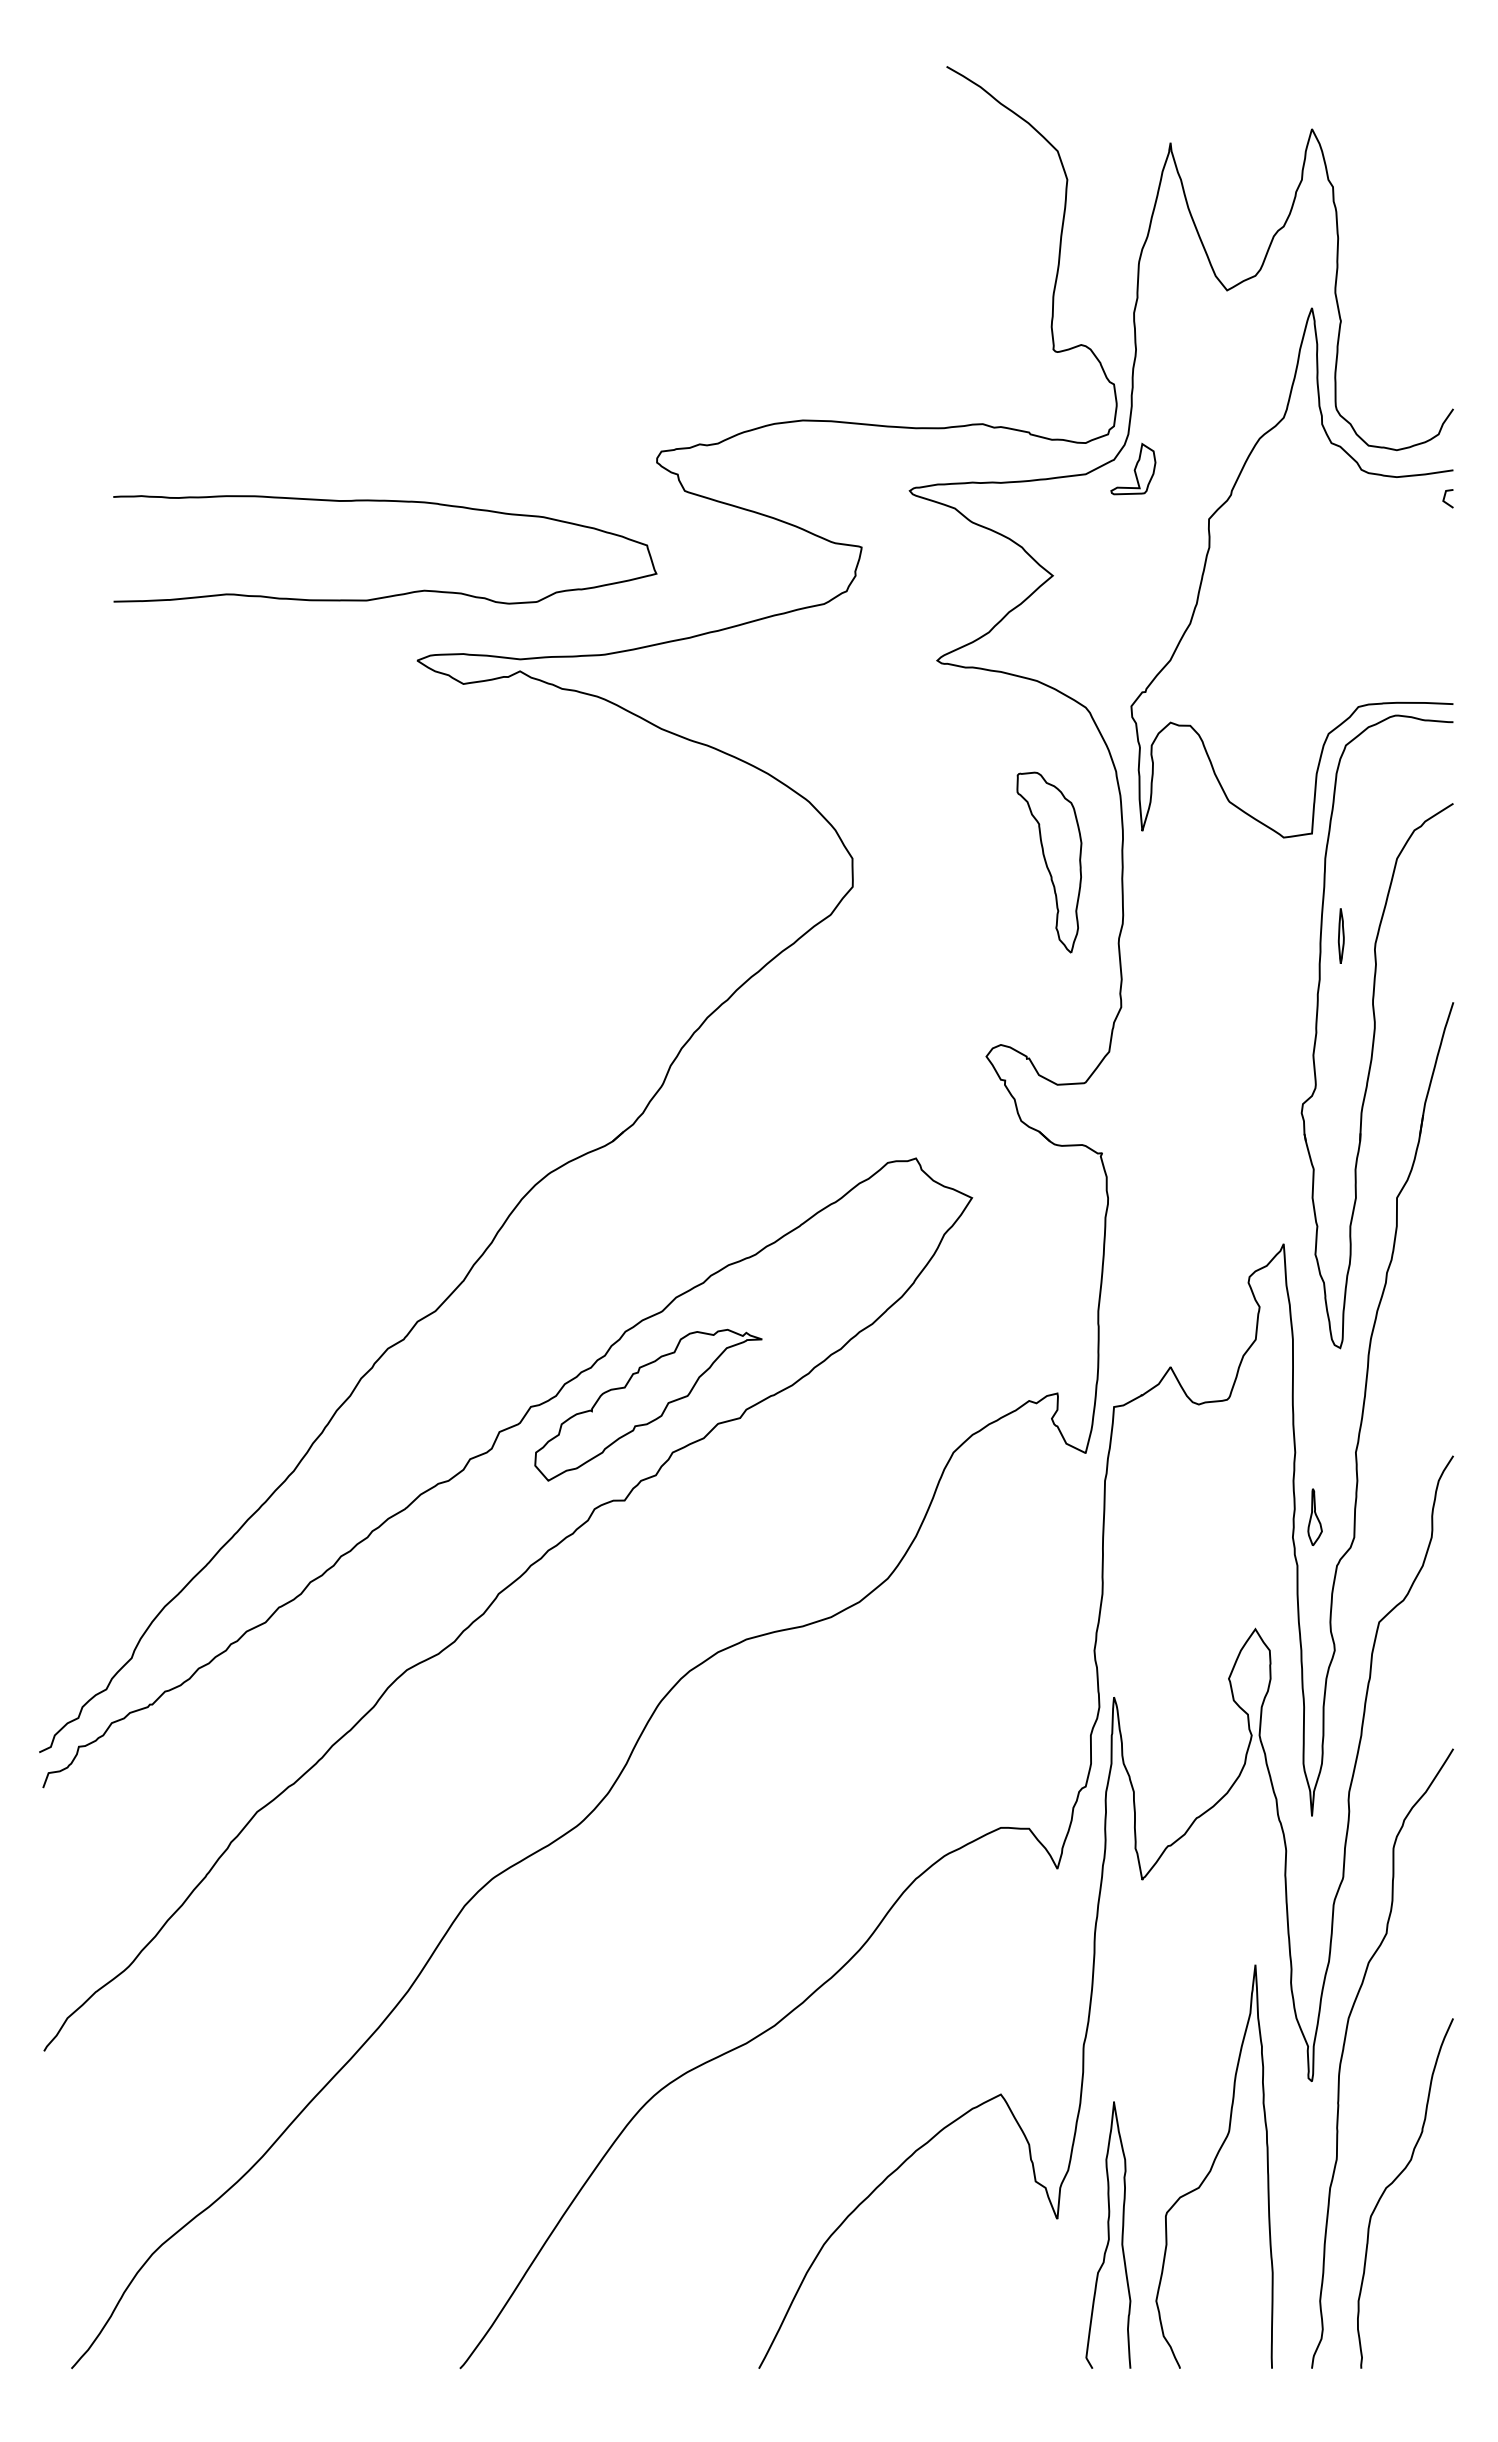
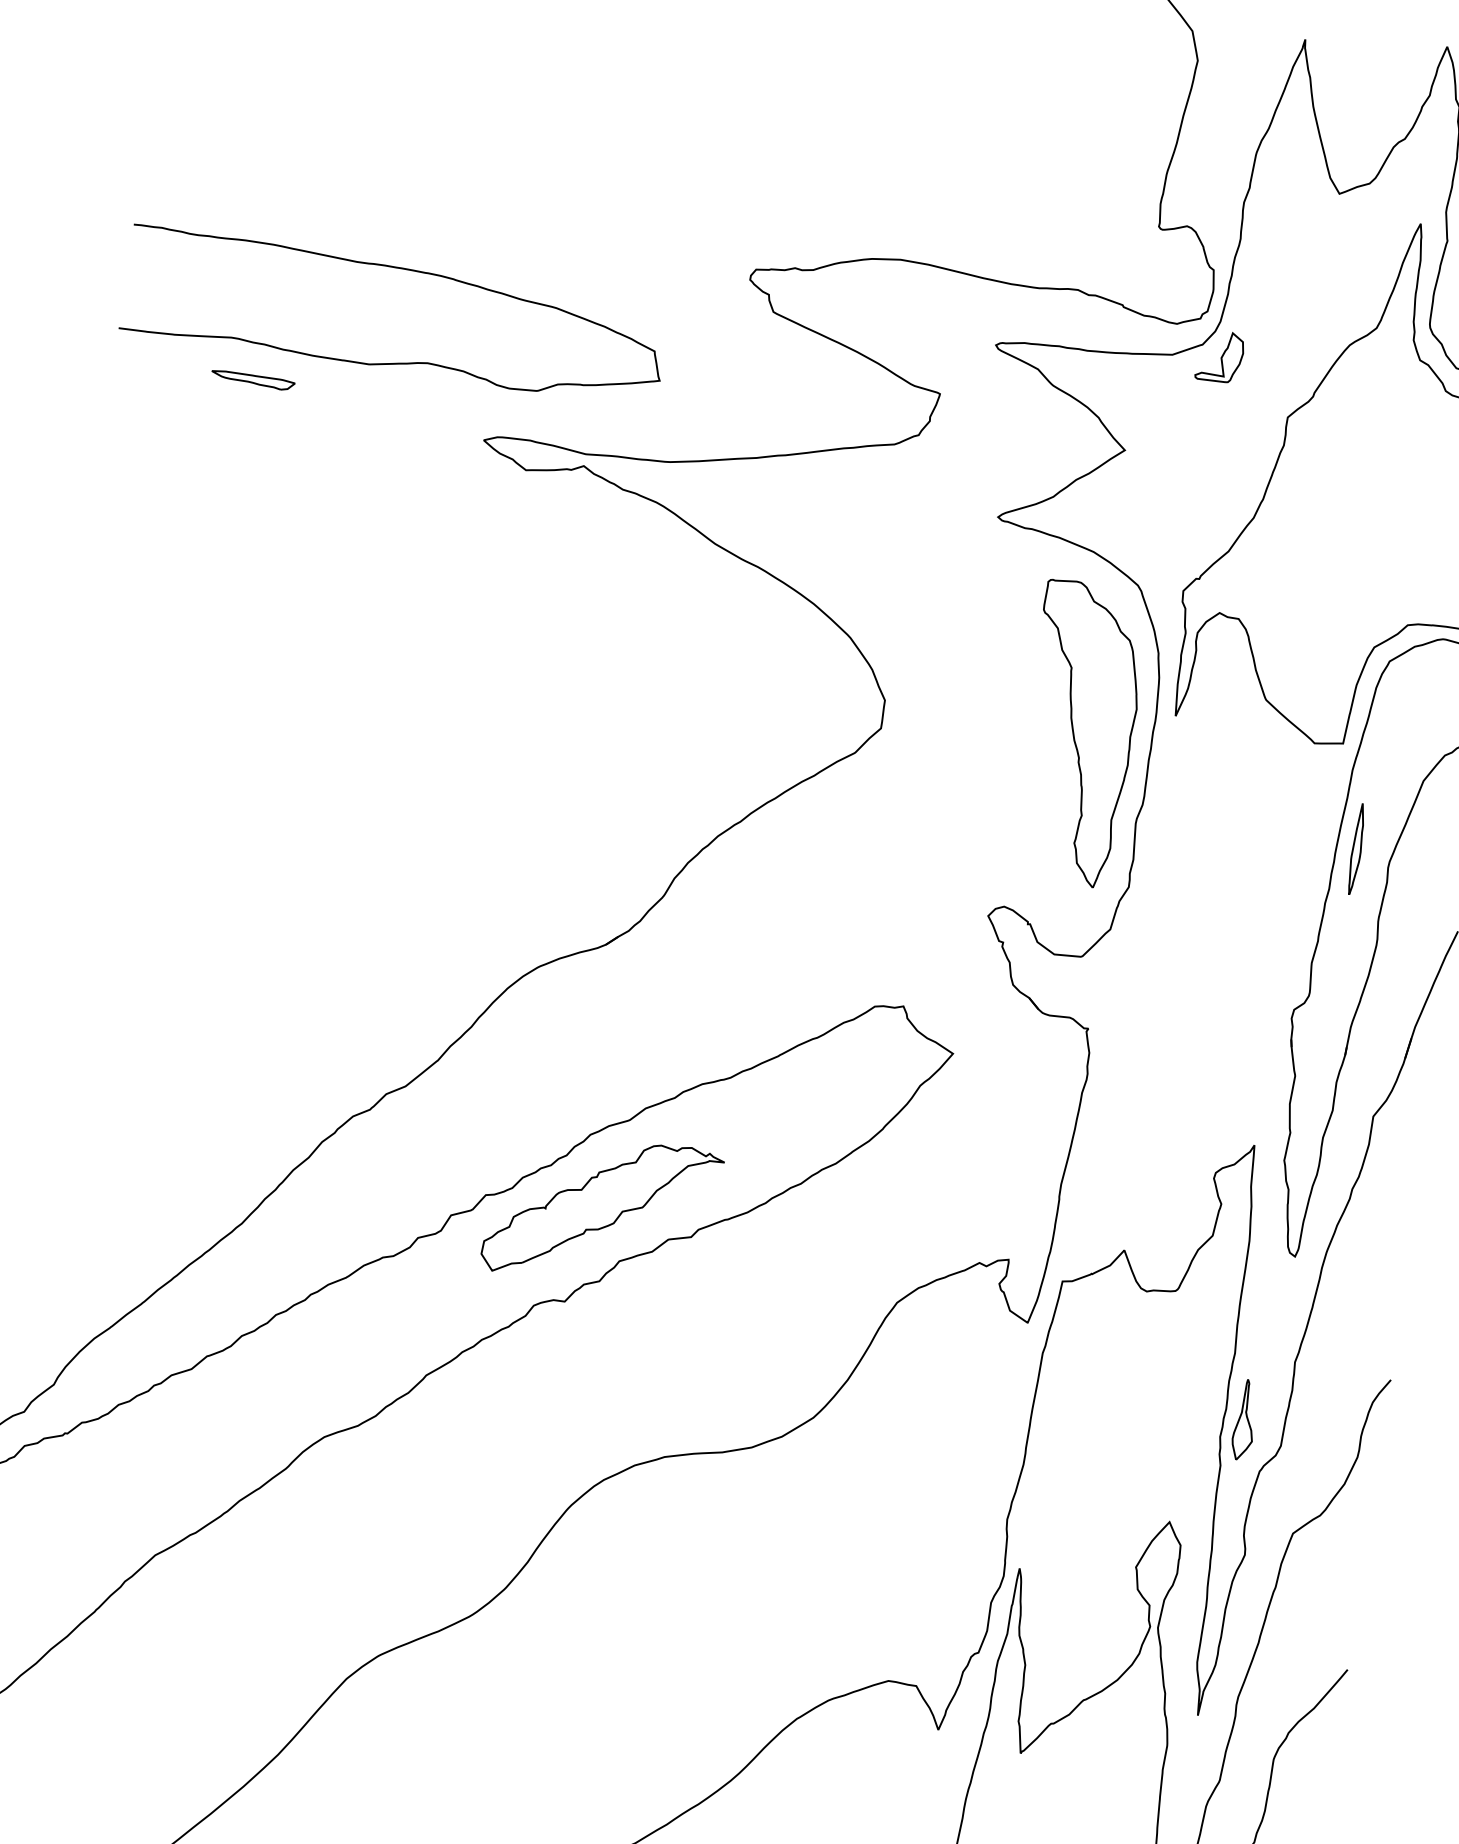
curve: (394, 594) -> (397, 362), moved
part: (180, 635) -> (253, 380), added
part: (1049, 862) -> (1079, 733), size x1.67
part: (1341, 935) -> (1357, 848), size x1.67
part: (1314, 1517) -> (1244, 1420), size x1.43

